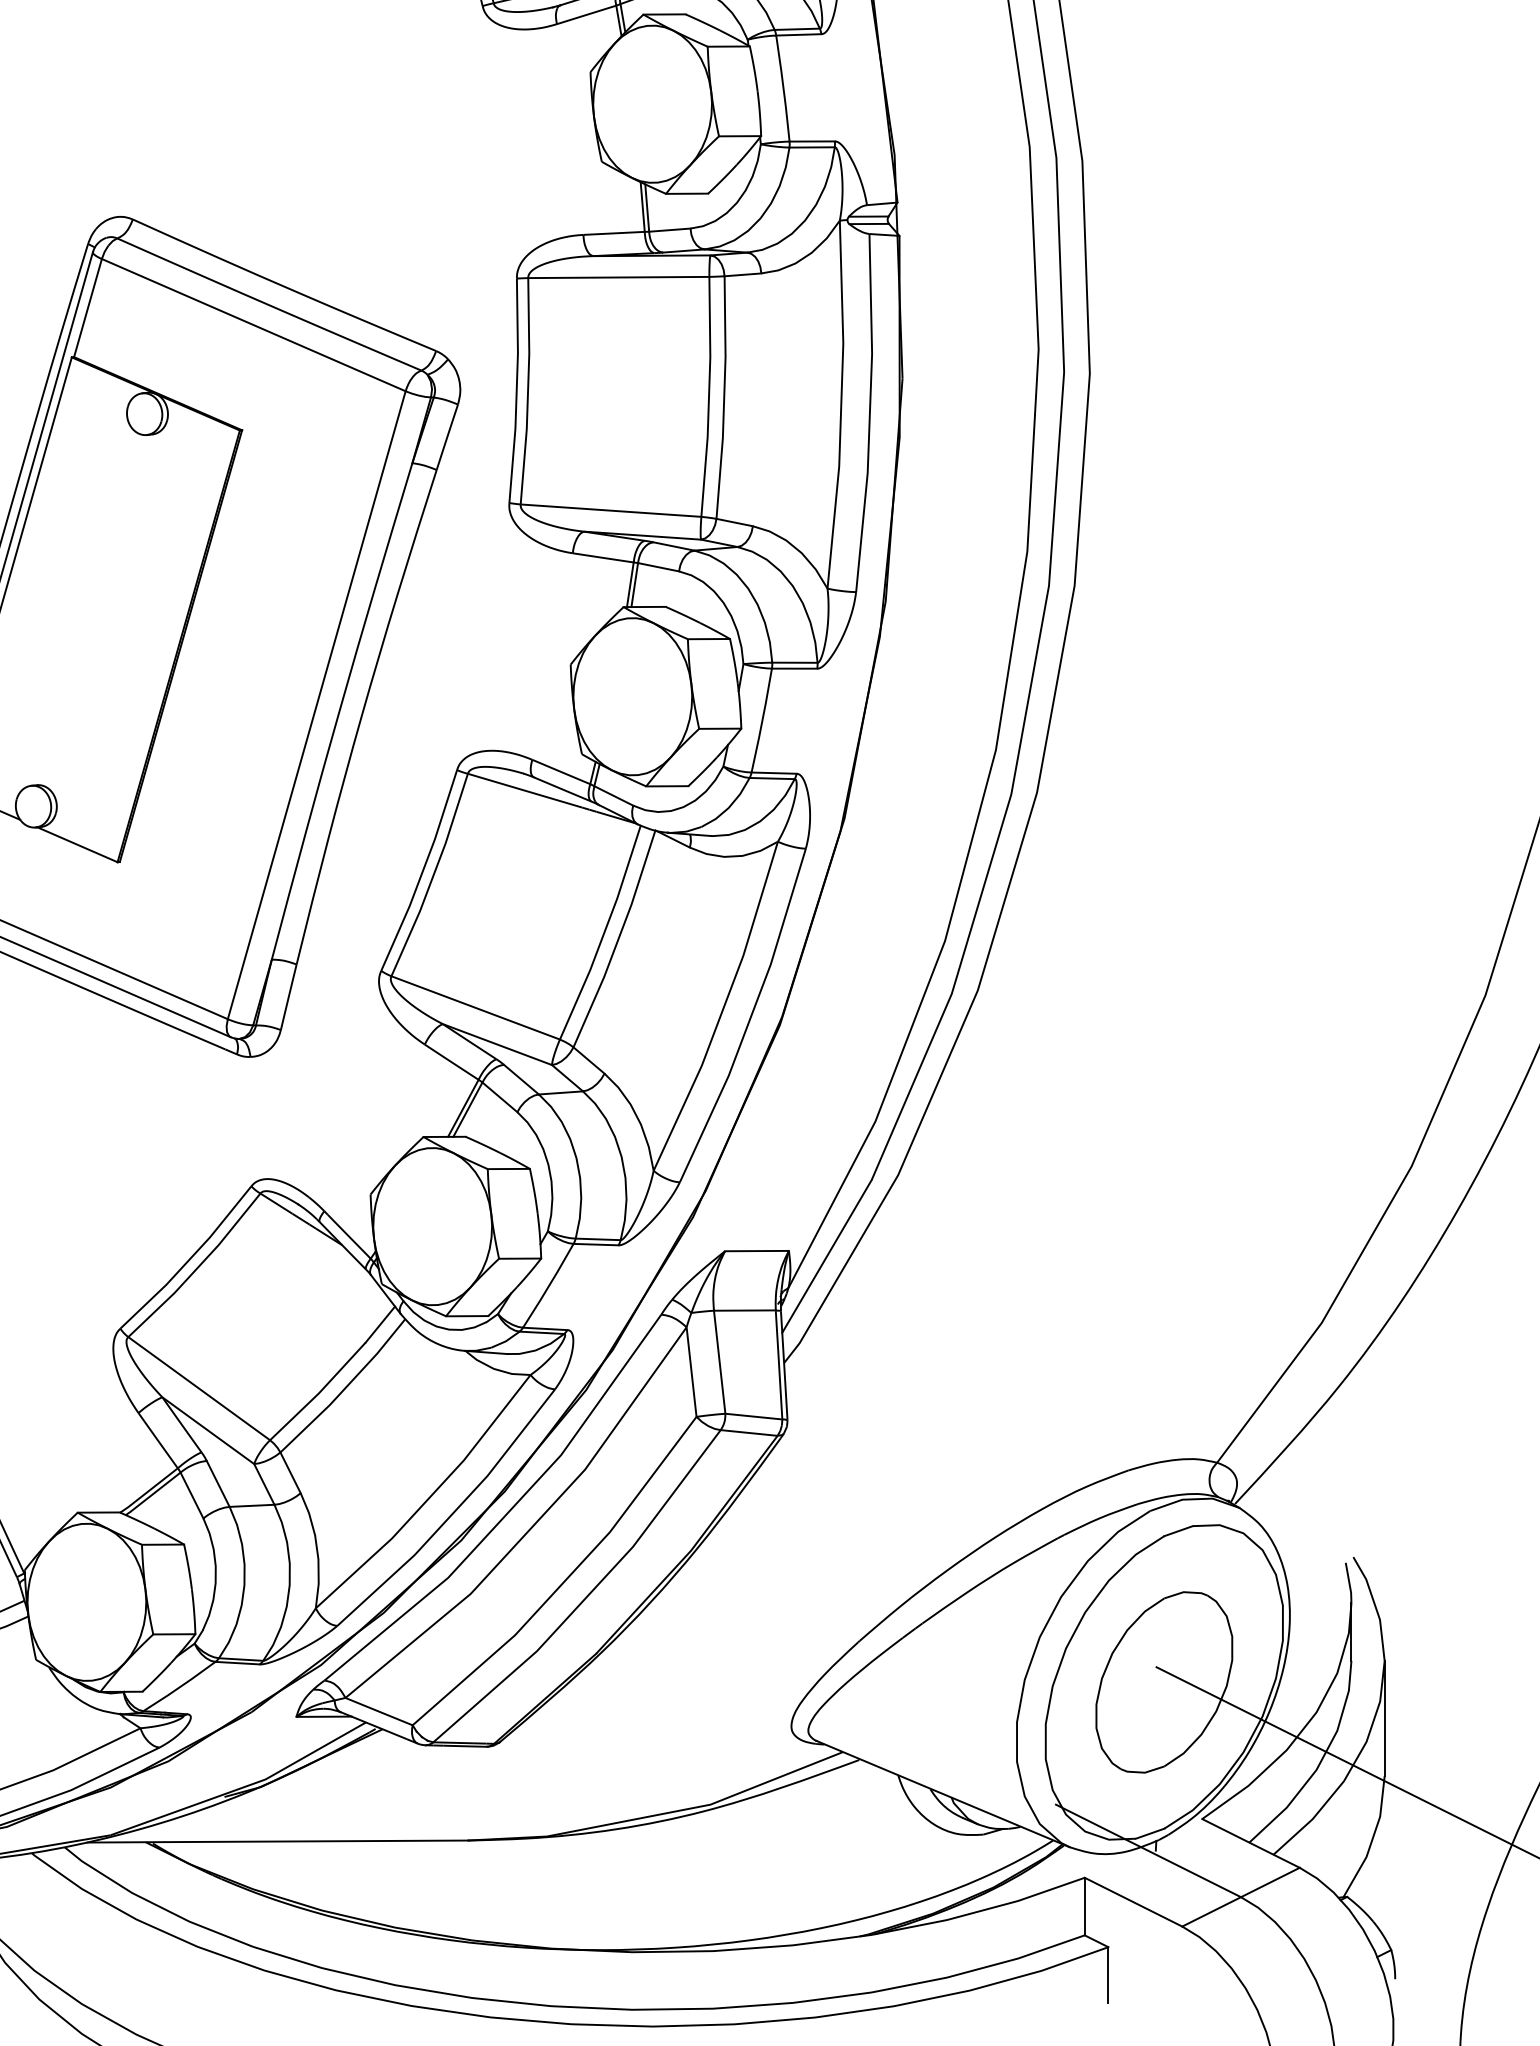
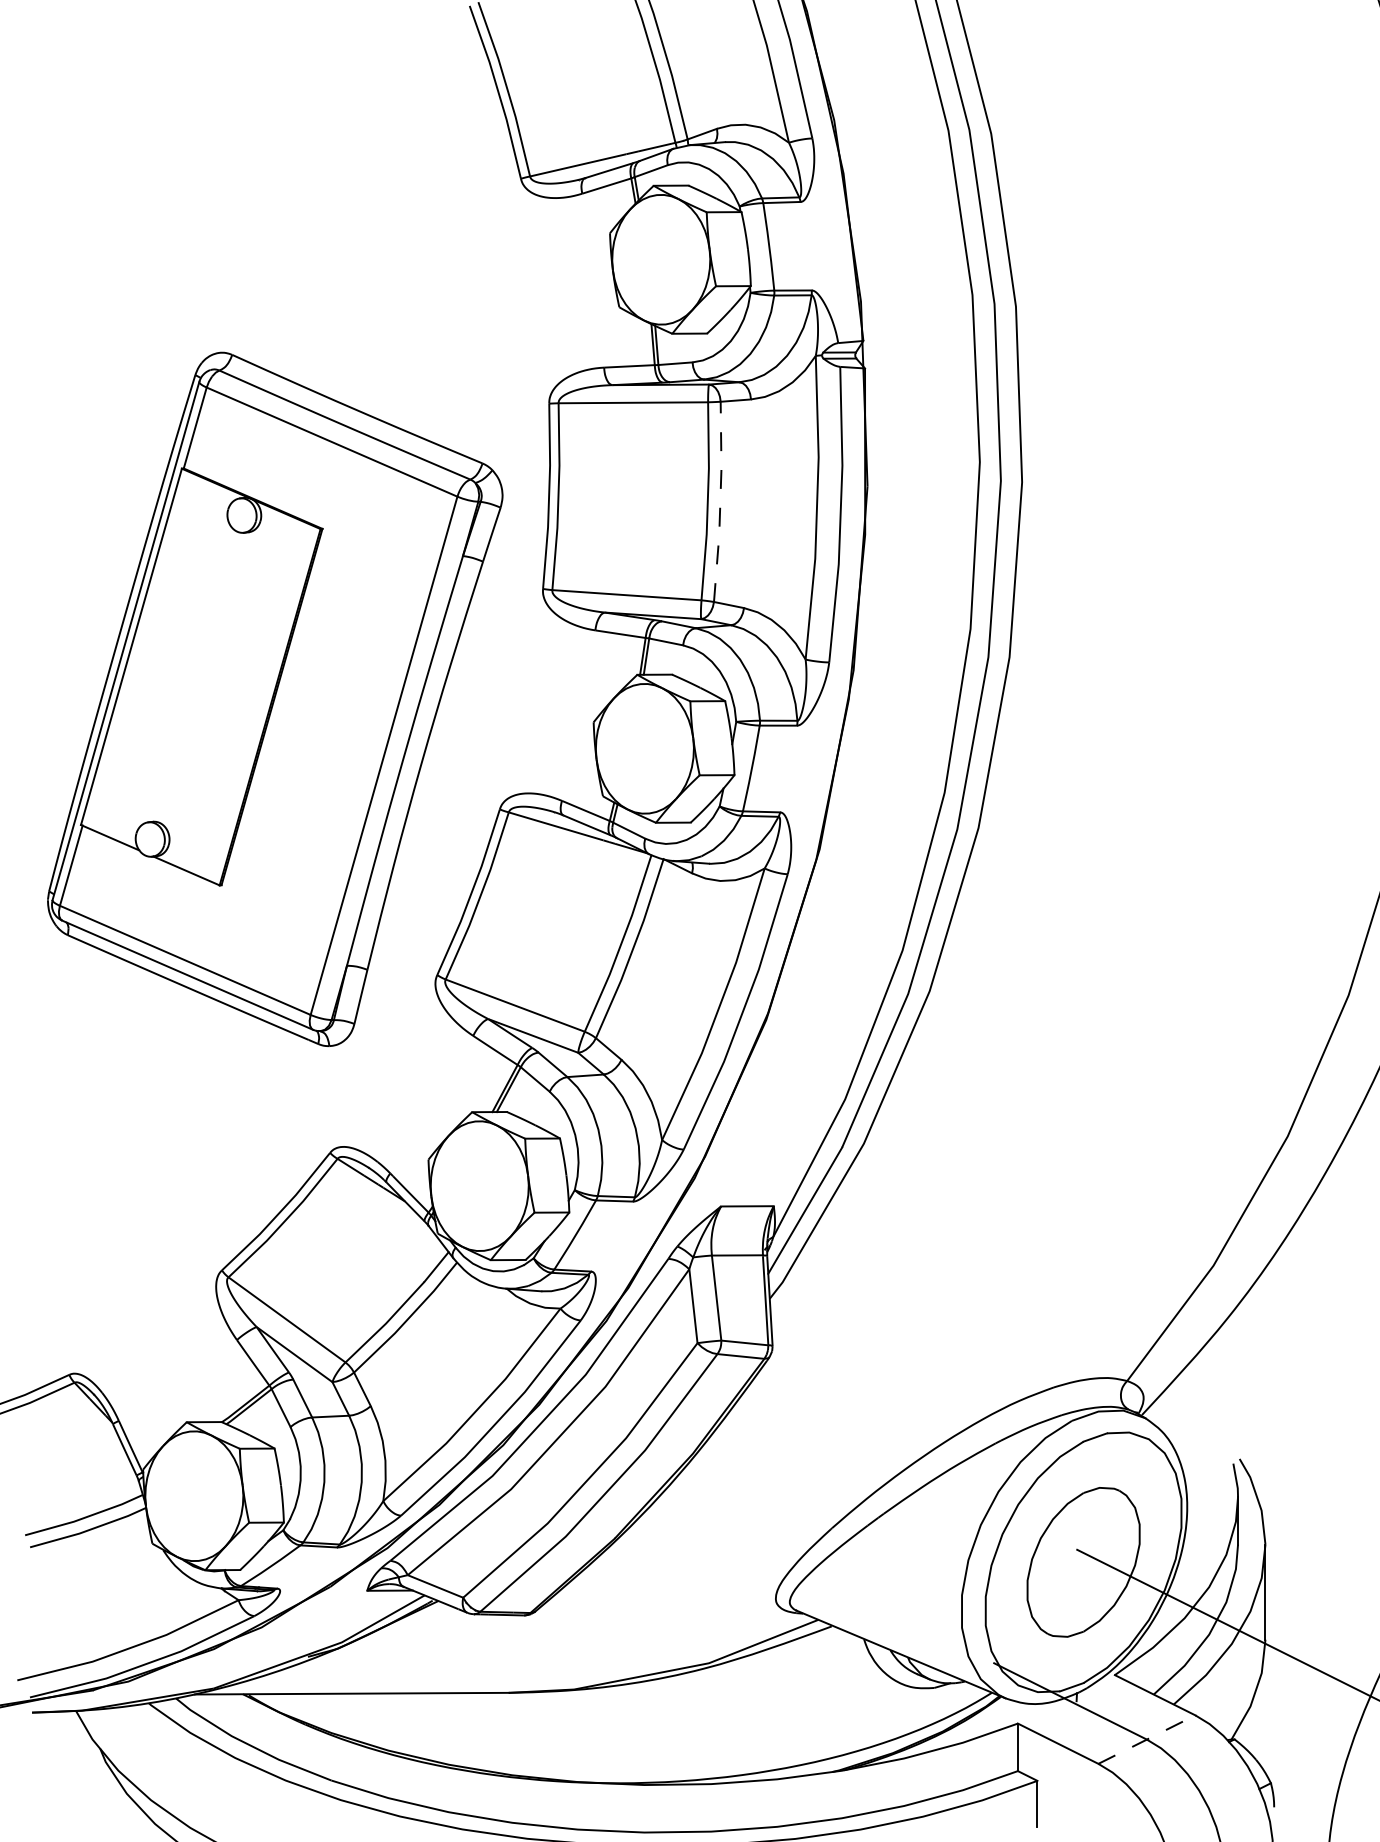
line: (724, 397) -> (720, 501), solid -> dashed
line: (1241, 1897) -> (1147, 1739), solid -> dashed

